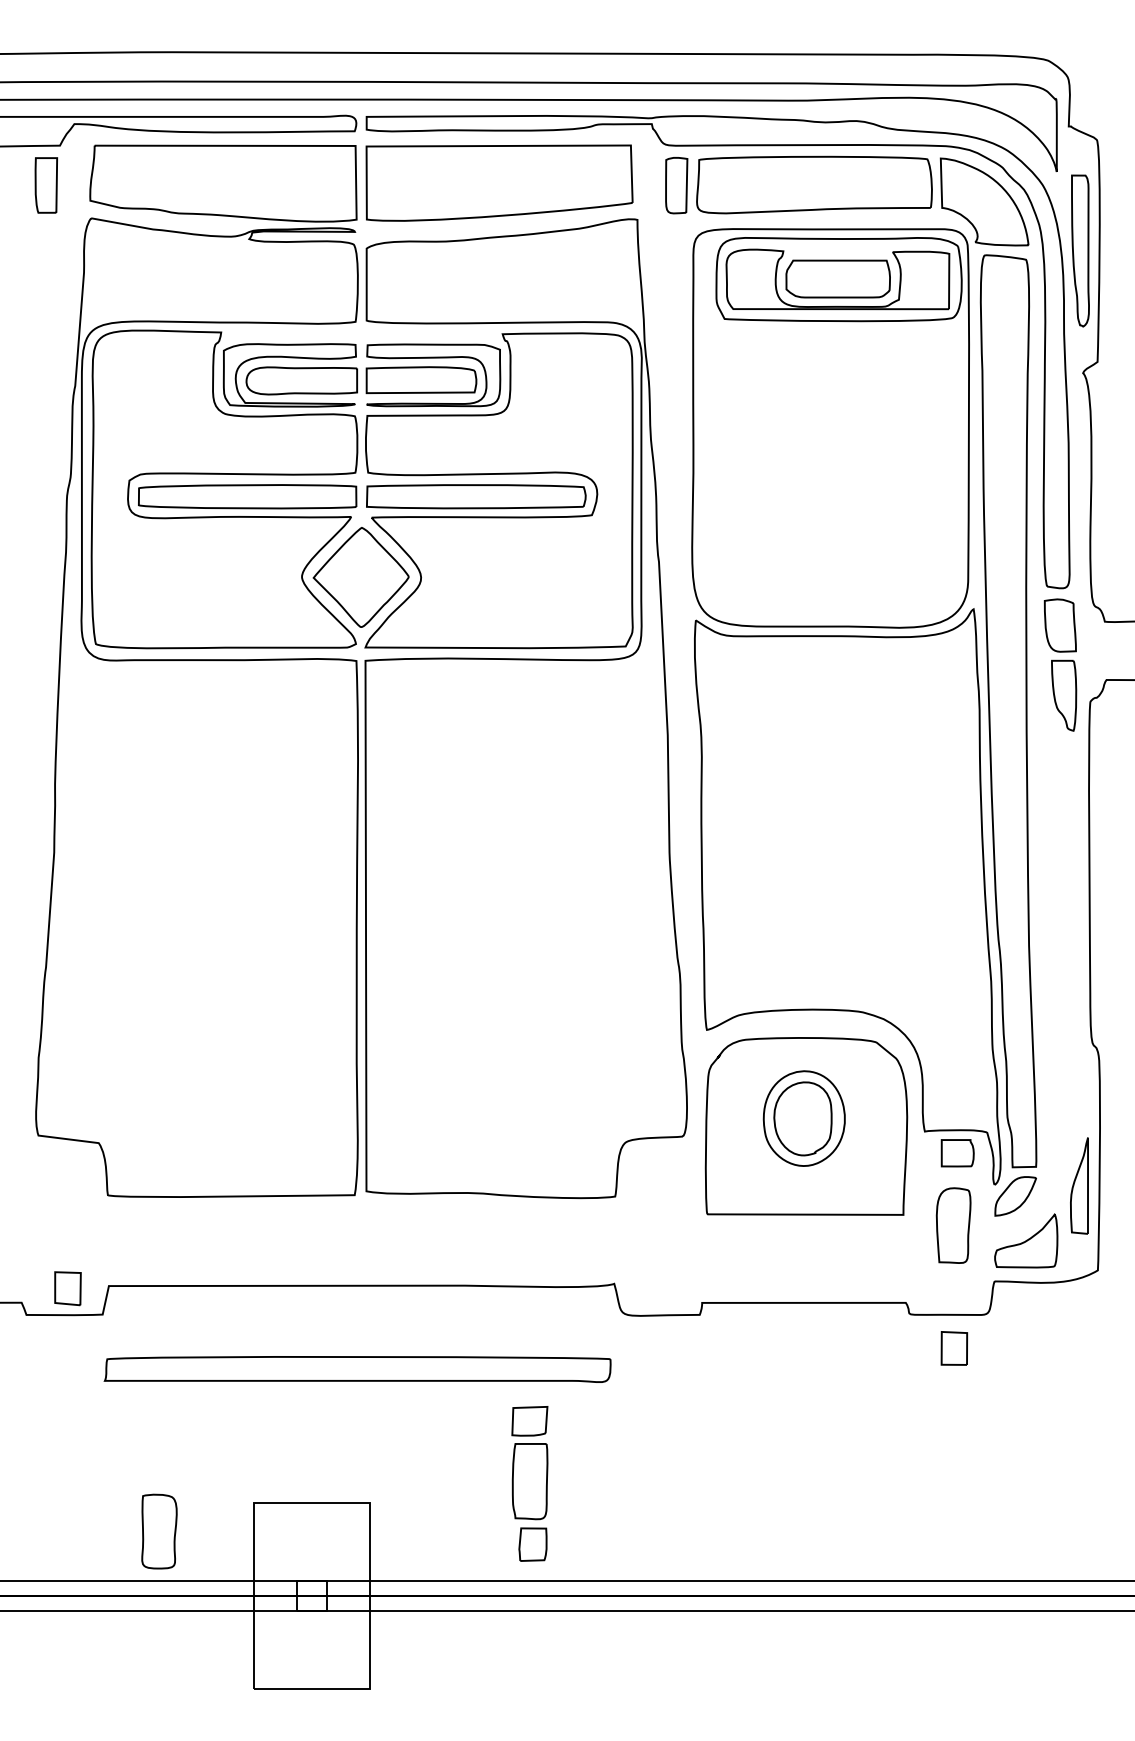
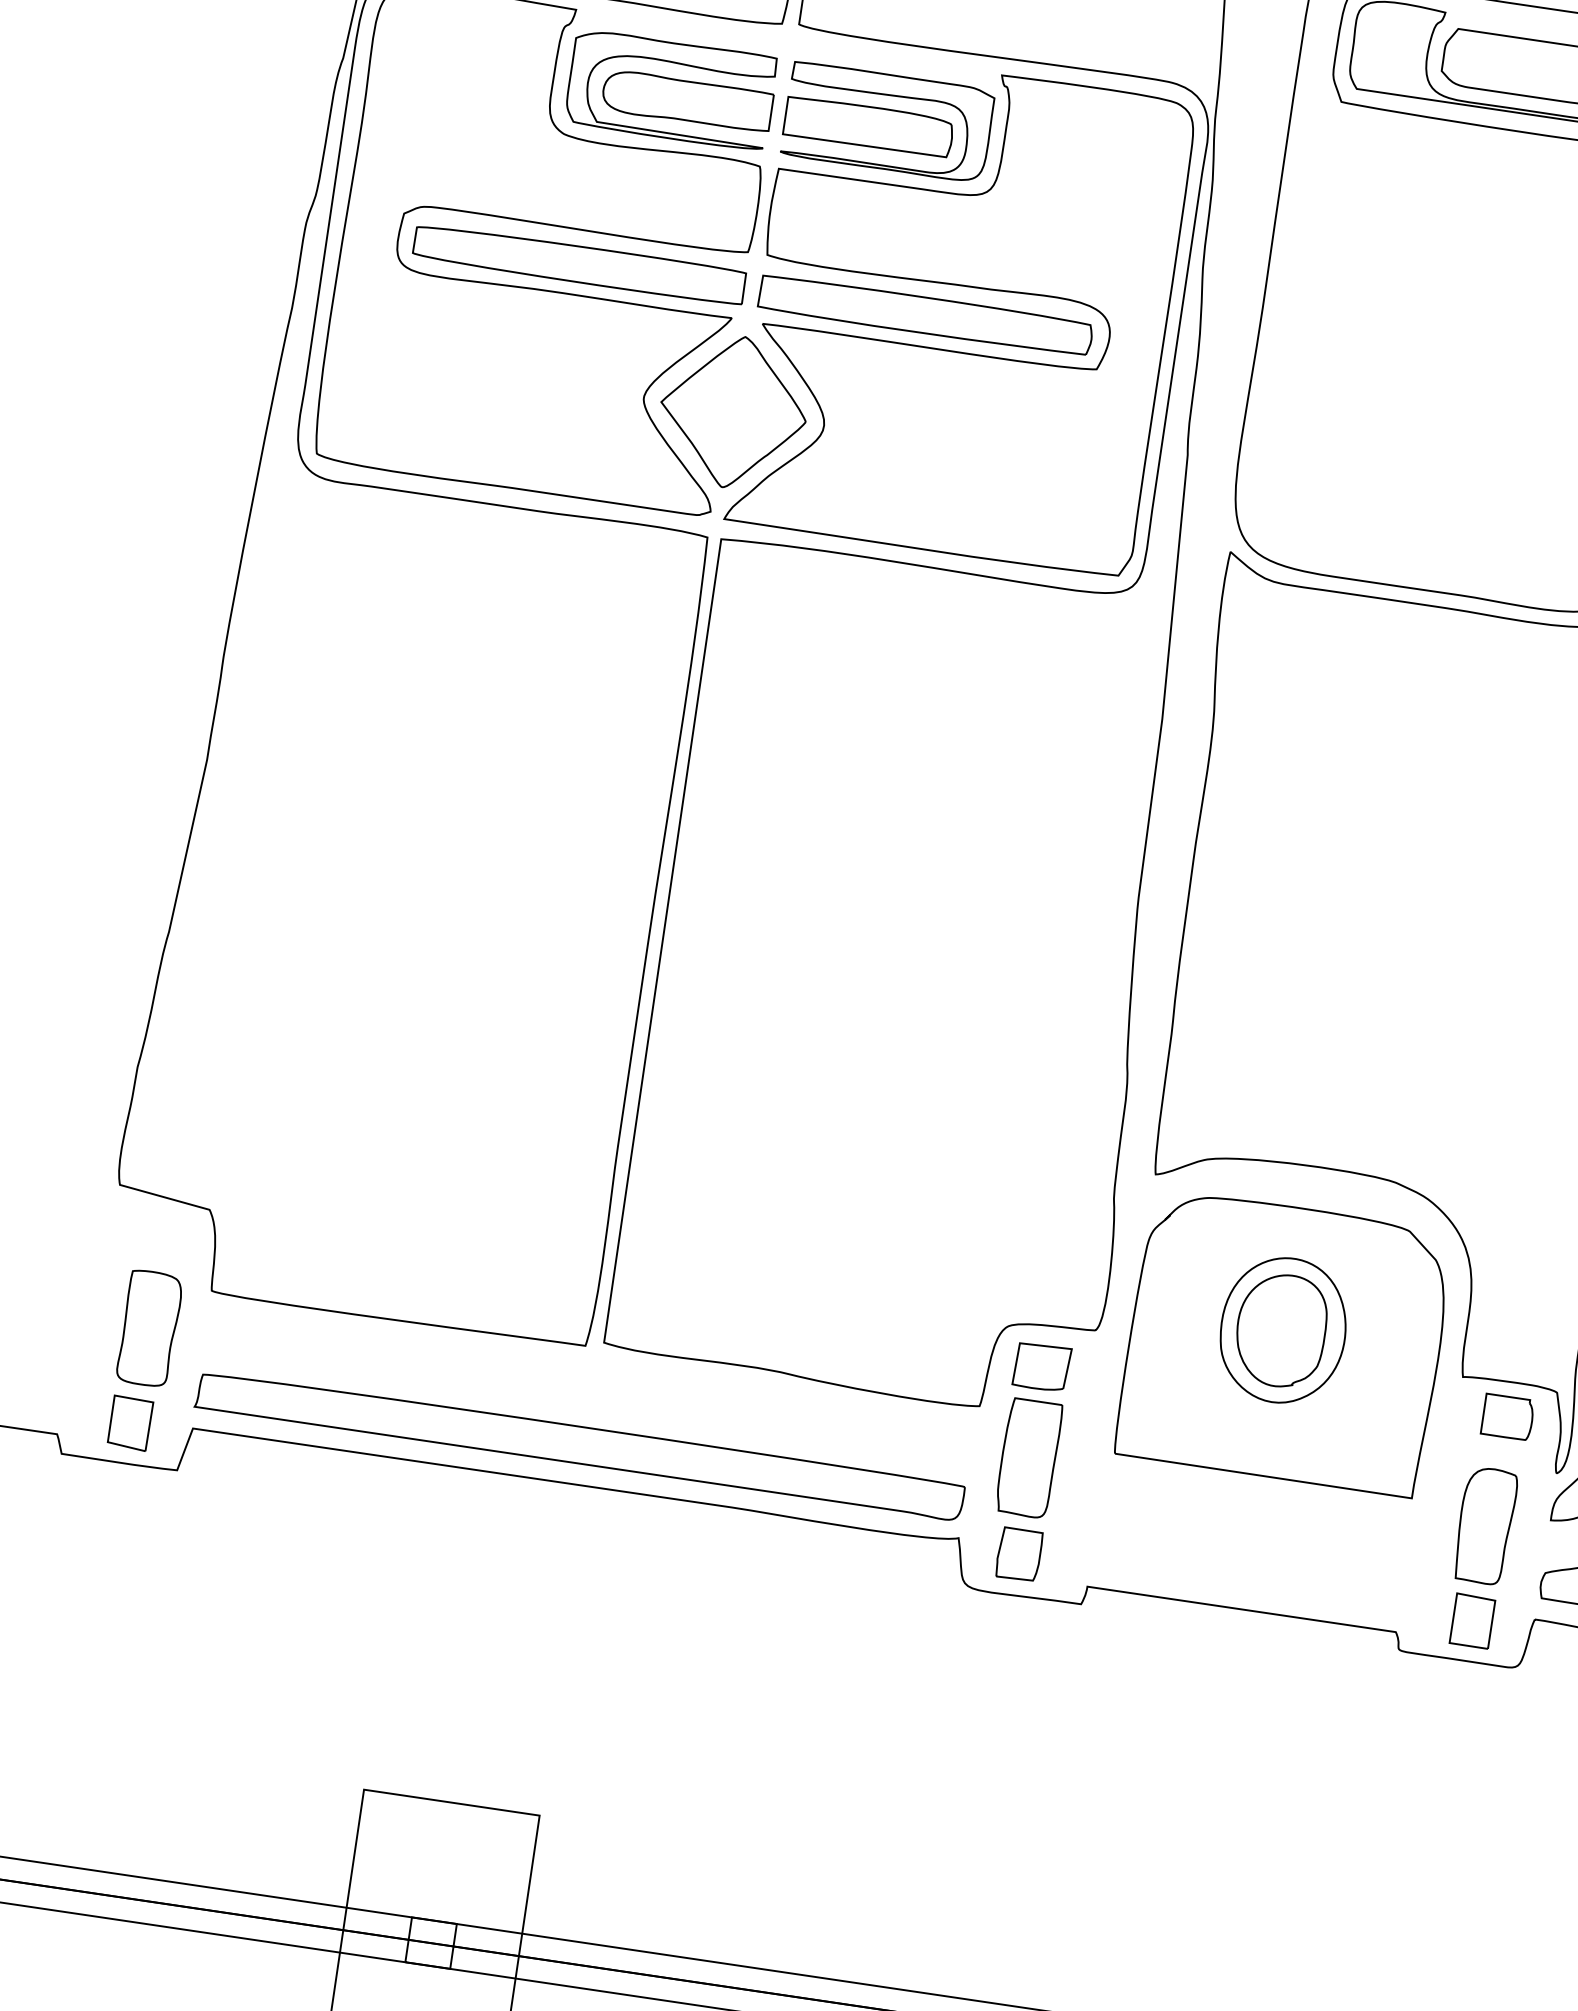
part: (954, 1348) -> (1472, 1621), moved
part: (357, 1369) -> (579, 1446), moved
part: (529, 1483) -> (1027, 1461), moved
part: (159, 1531) -> (149, 1328), moved

